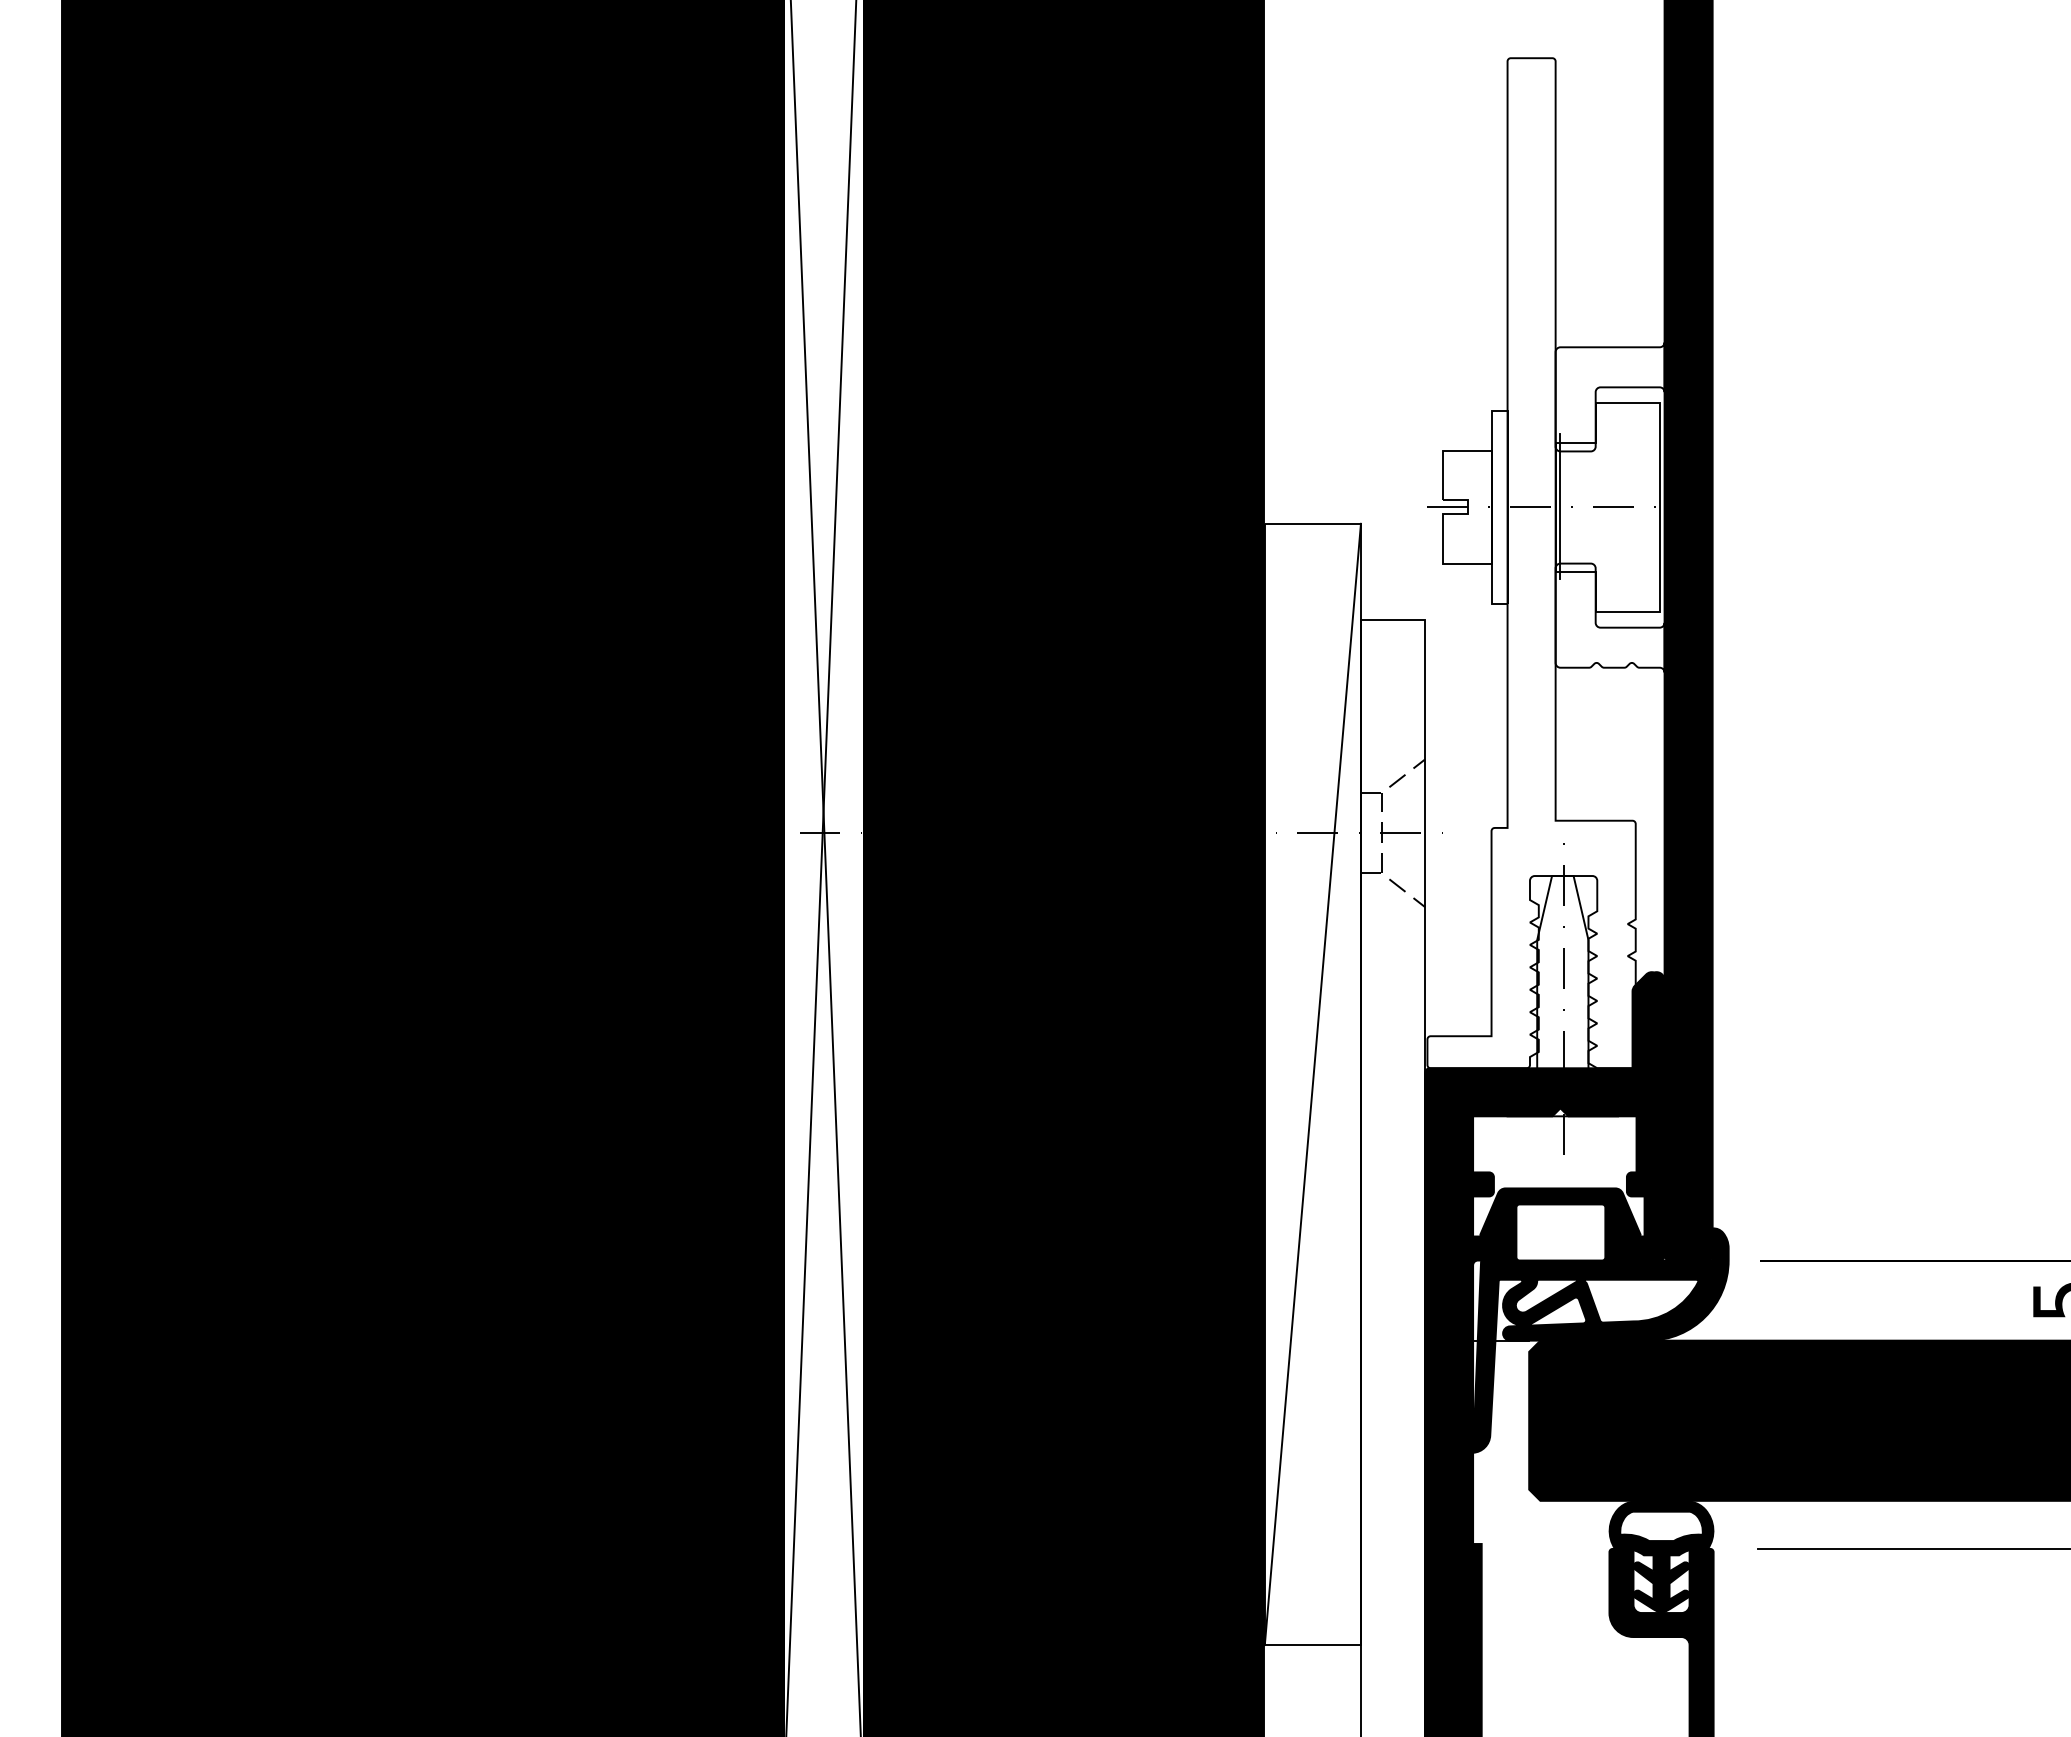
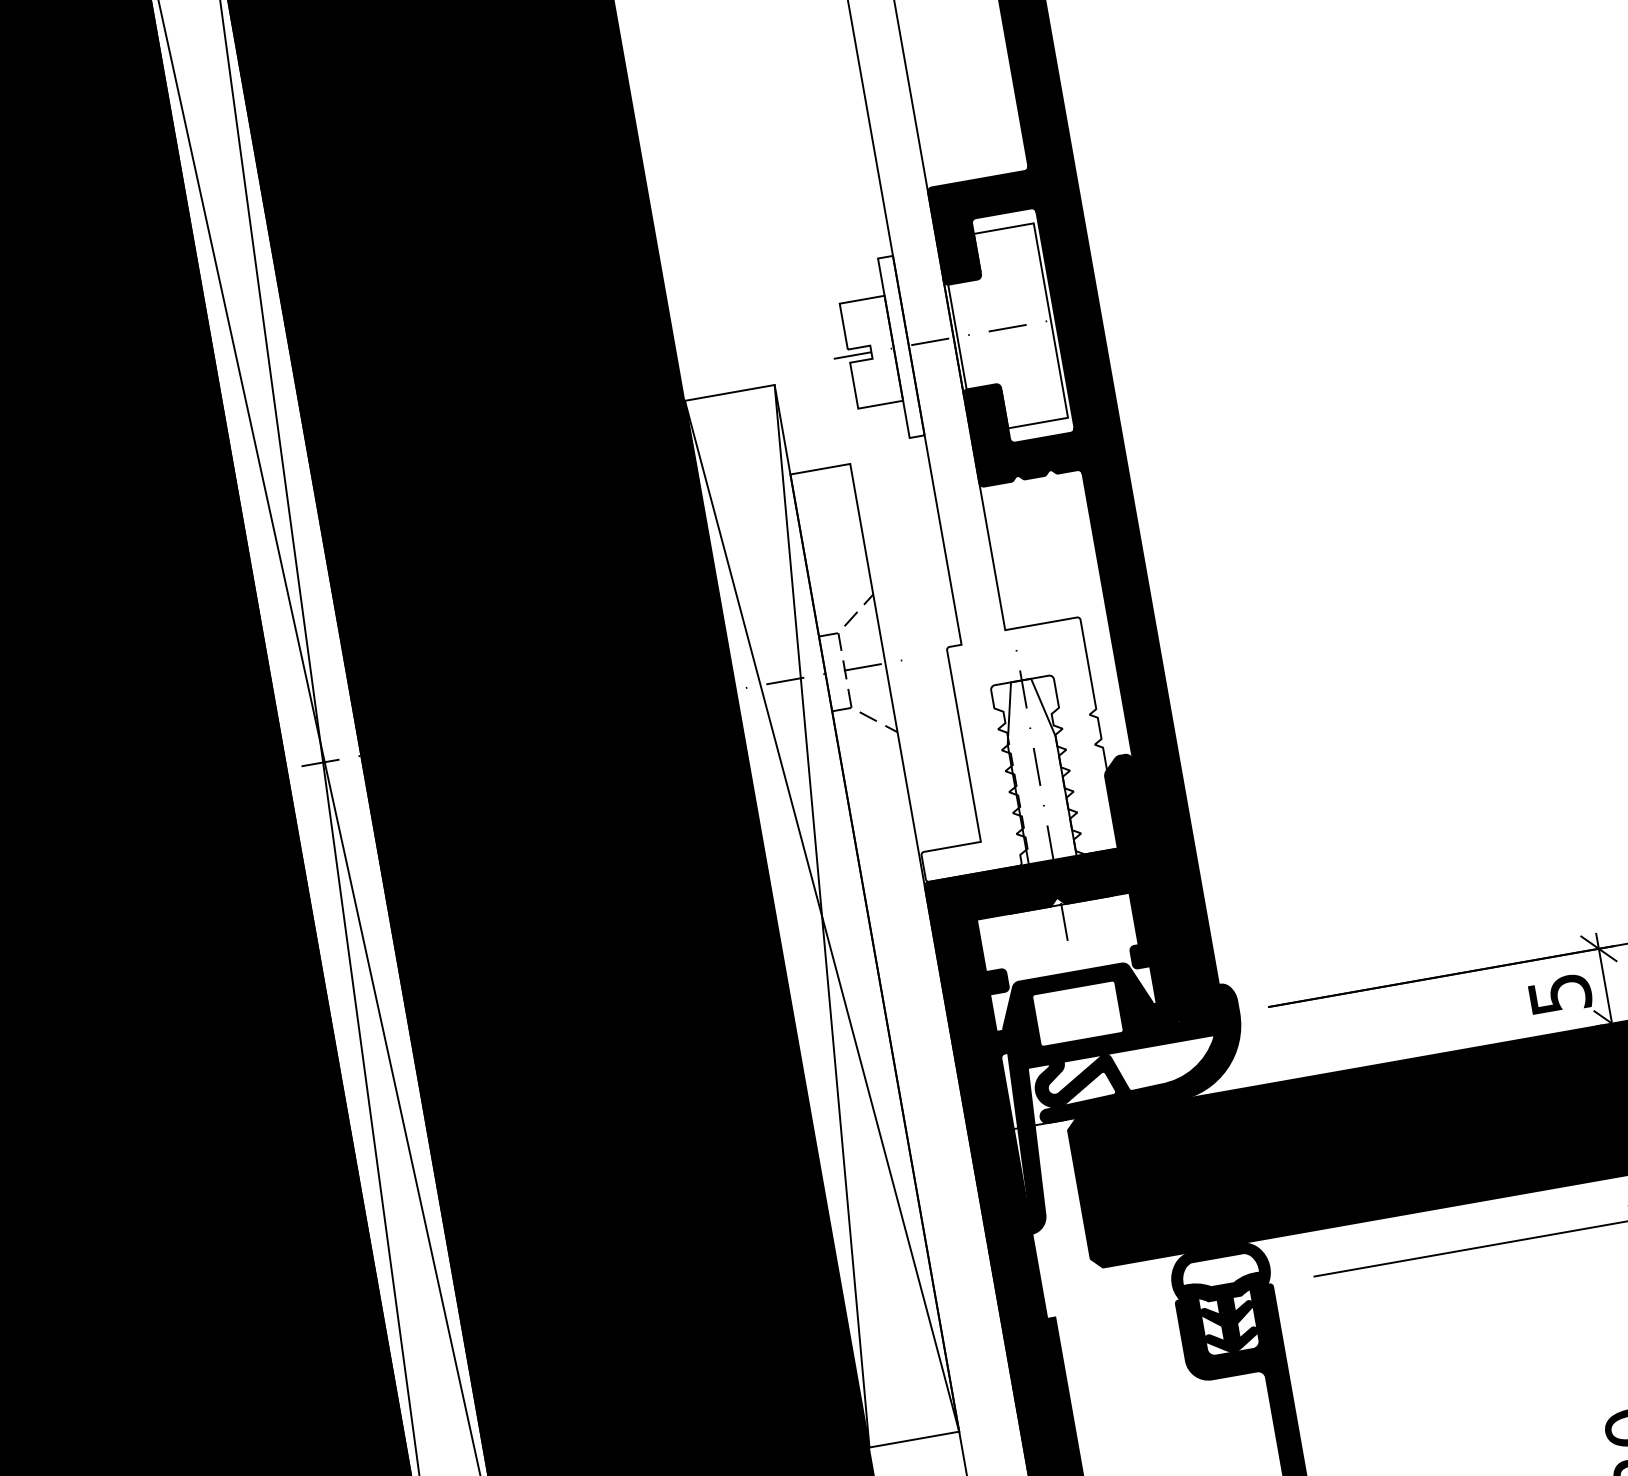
fill: (1609, 396) -> (985, 225), added
fill: (1609, 617) -> (1022, 431), added
line: (1312, 1084) -> (821, 916), added

